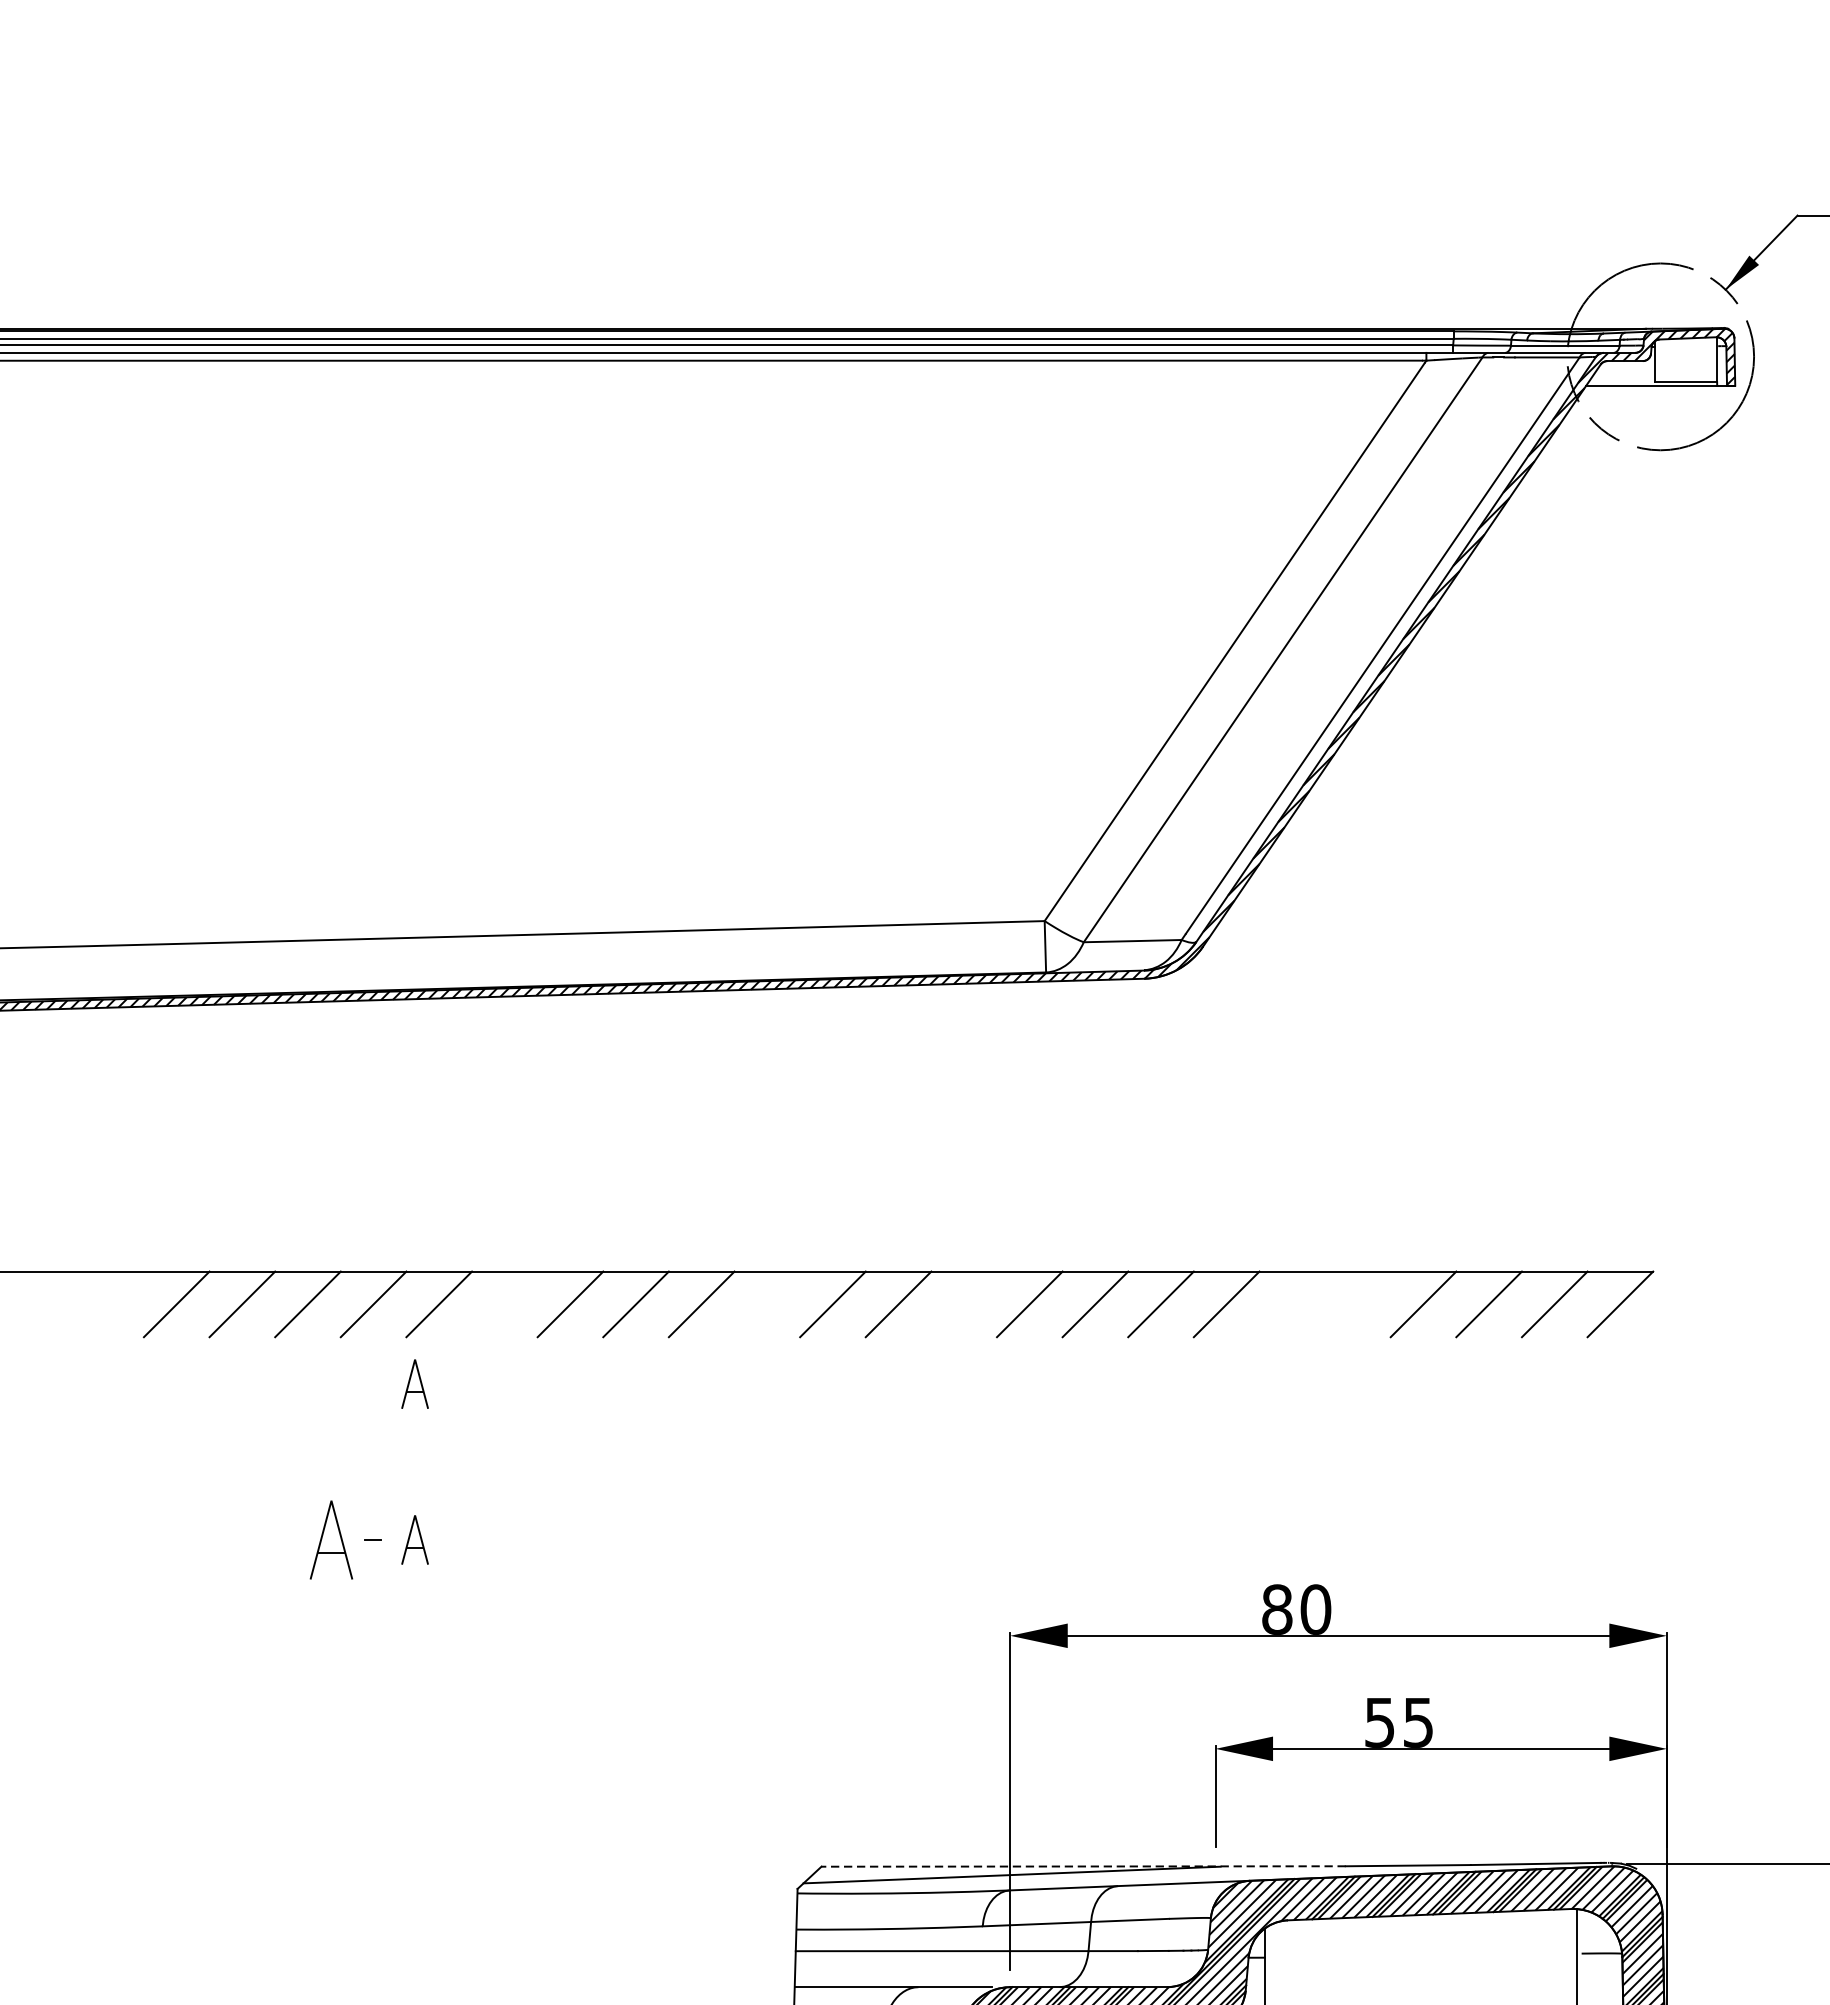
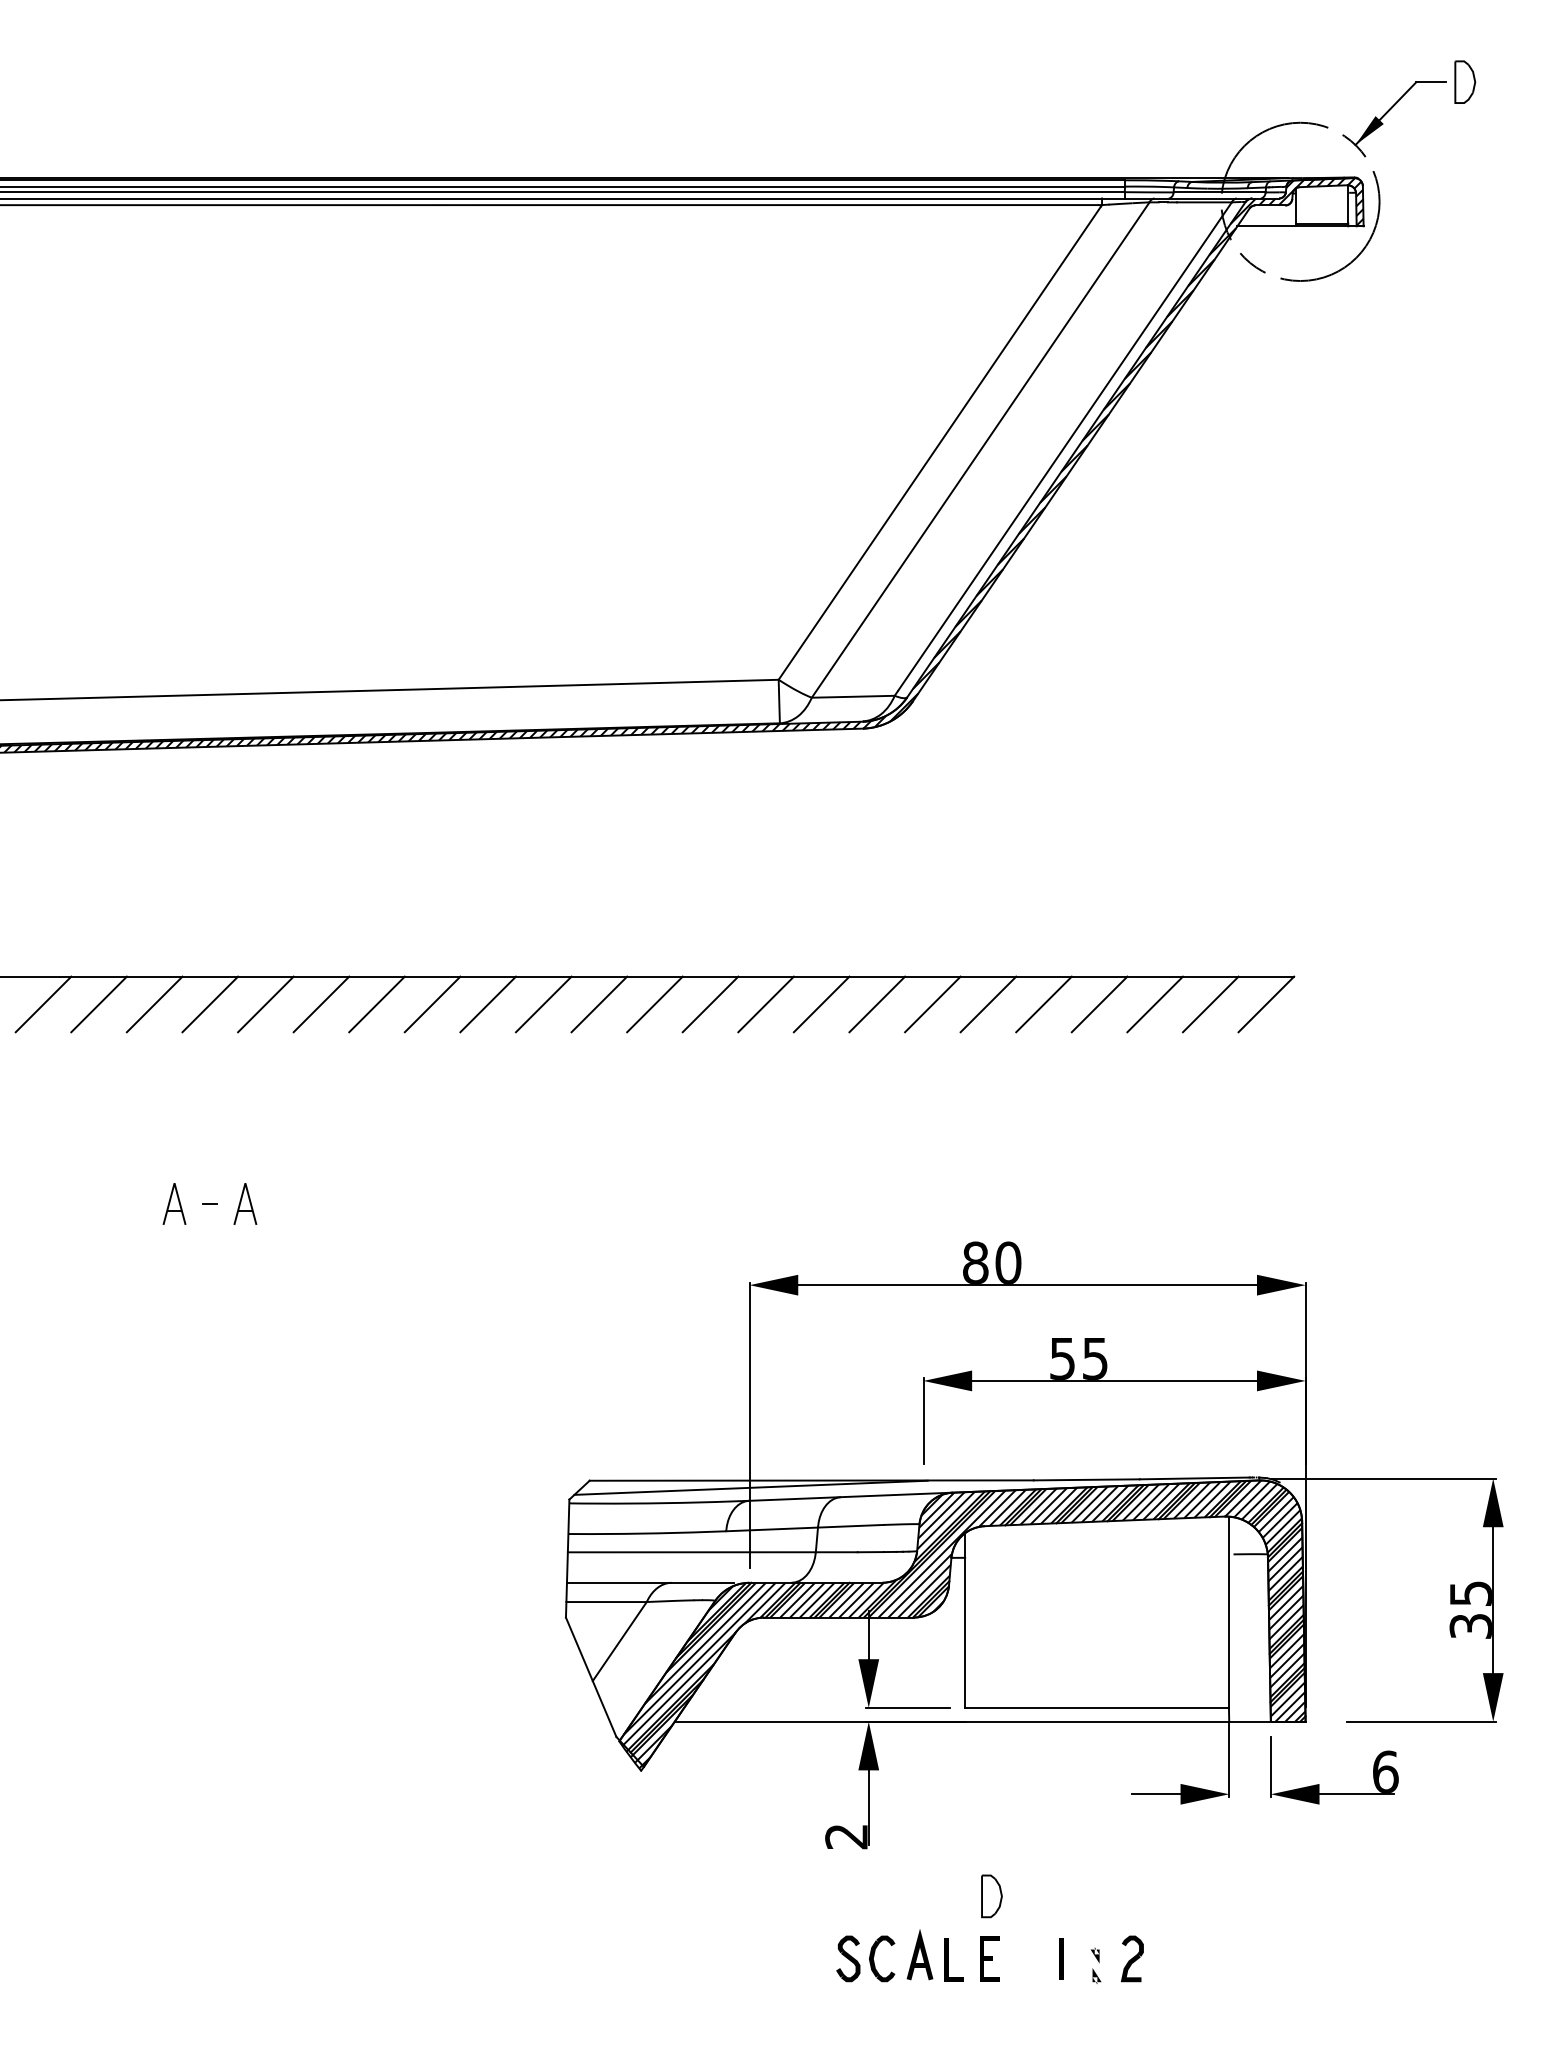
line: (504, 1304) -> (321, 1004), added
line: (767, 1304) -> (543, 1004), added
line: (964, 1304) -> (710, 1004), added
line: (1292, 1304) -> (988, 1004), added
line: (1357, 1304) -> (1043, 1004), added
part: (415, 1383) -> (245, 1071), removed
part: (331, 1539) -> (174, 1203), size x0.62
line: (1083, 1866) -> (811, 1480), dashed -> solid

